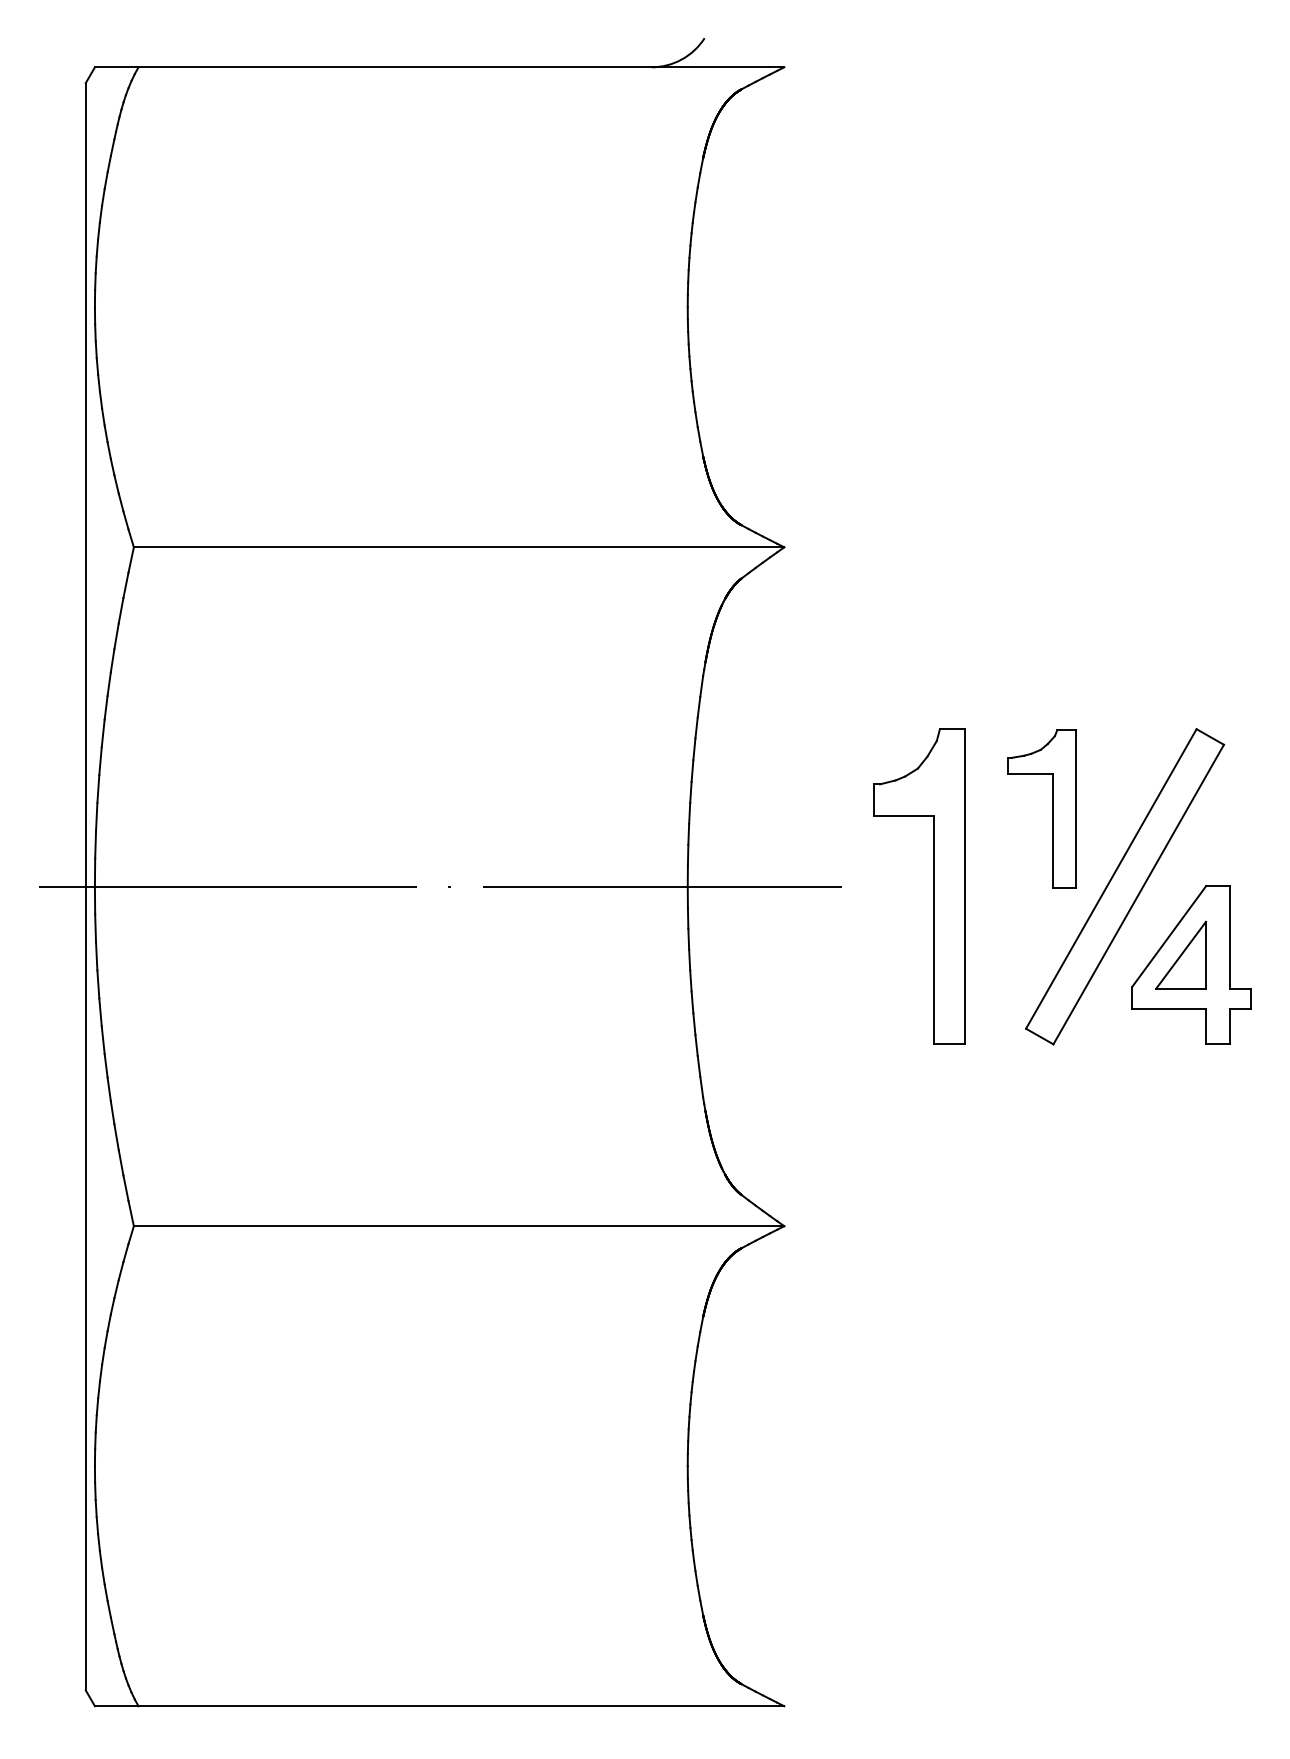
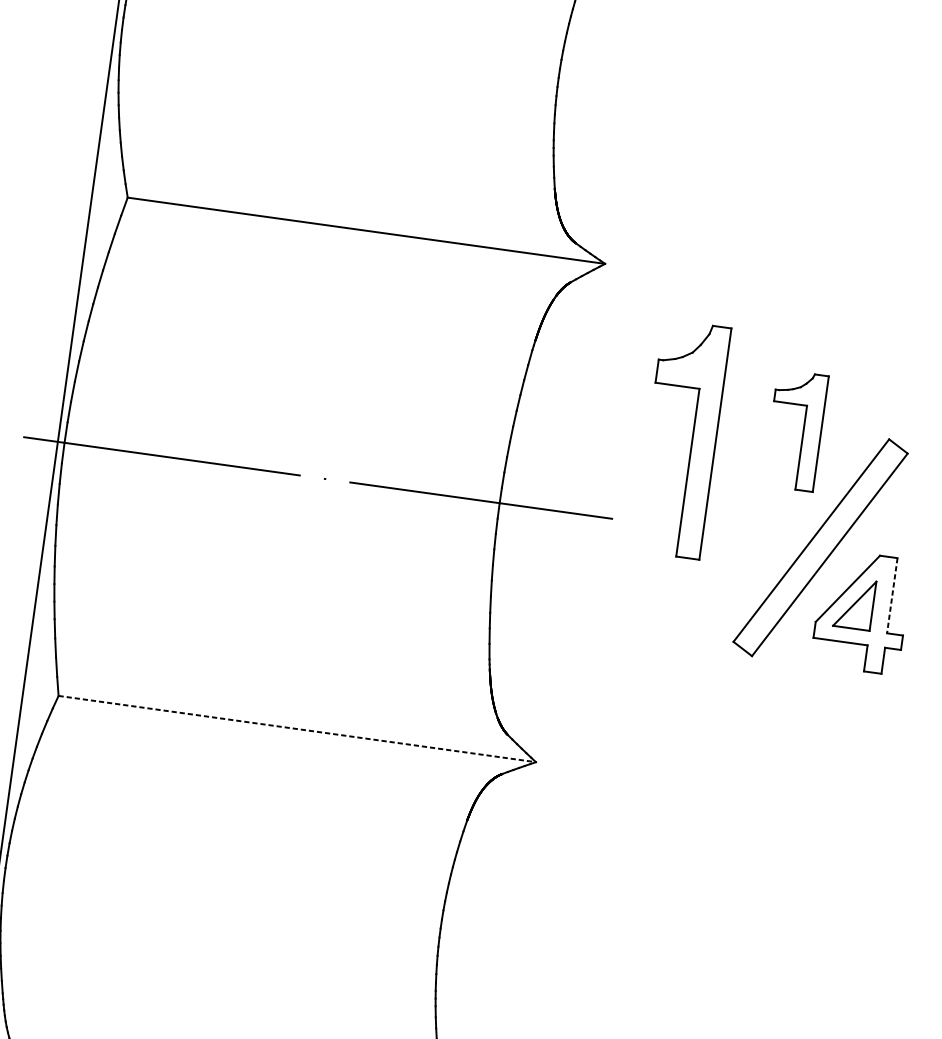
part: (1052, 808) -> (803, 431), moved
part: (933, 886) -> (692, 440), moved
line: (1229, 938) -> (892, 596), solid -> dashed
line: (459, 1226) -> (297, 729), solid -> dashed

